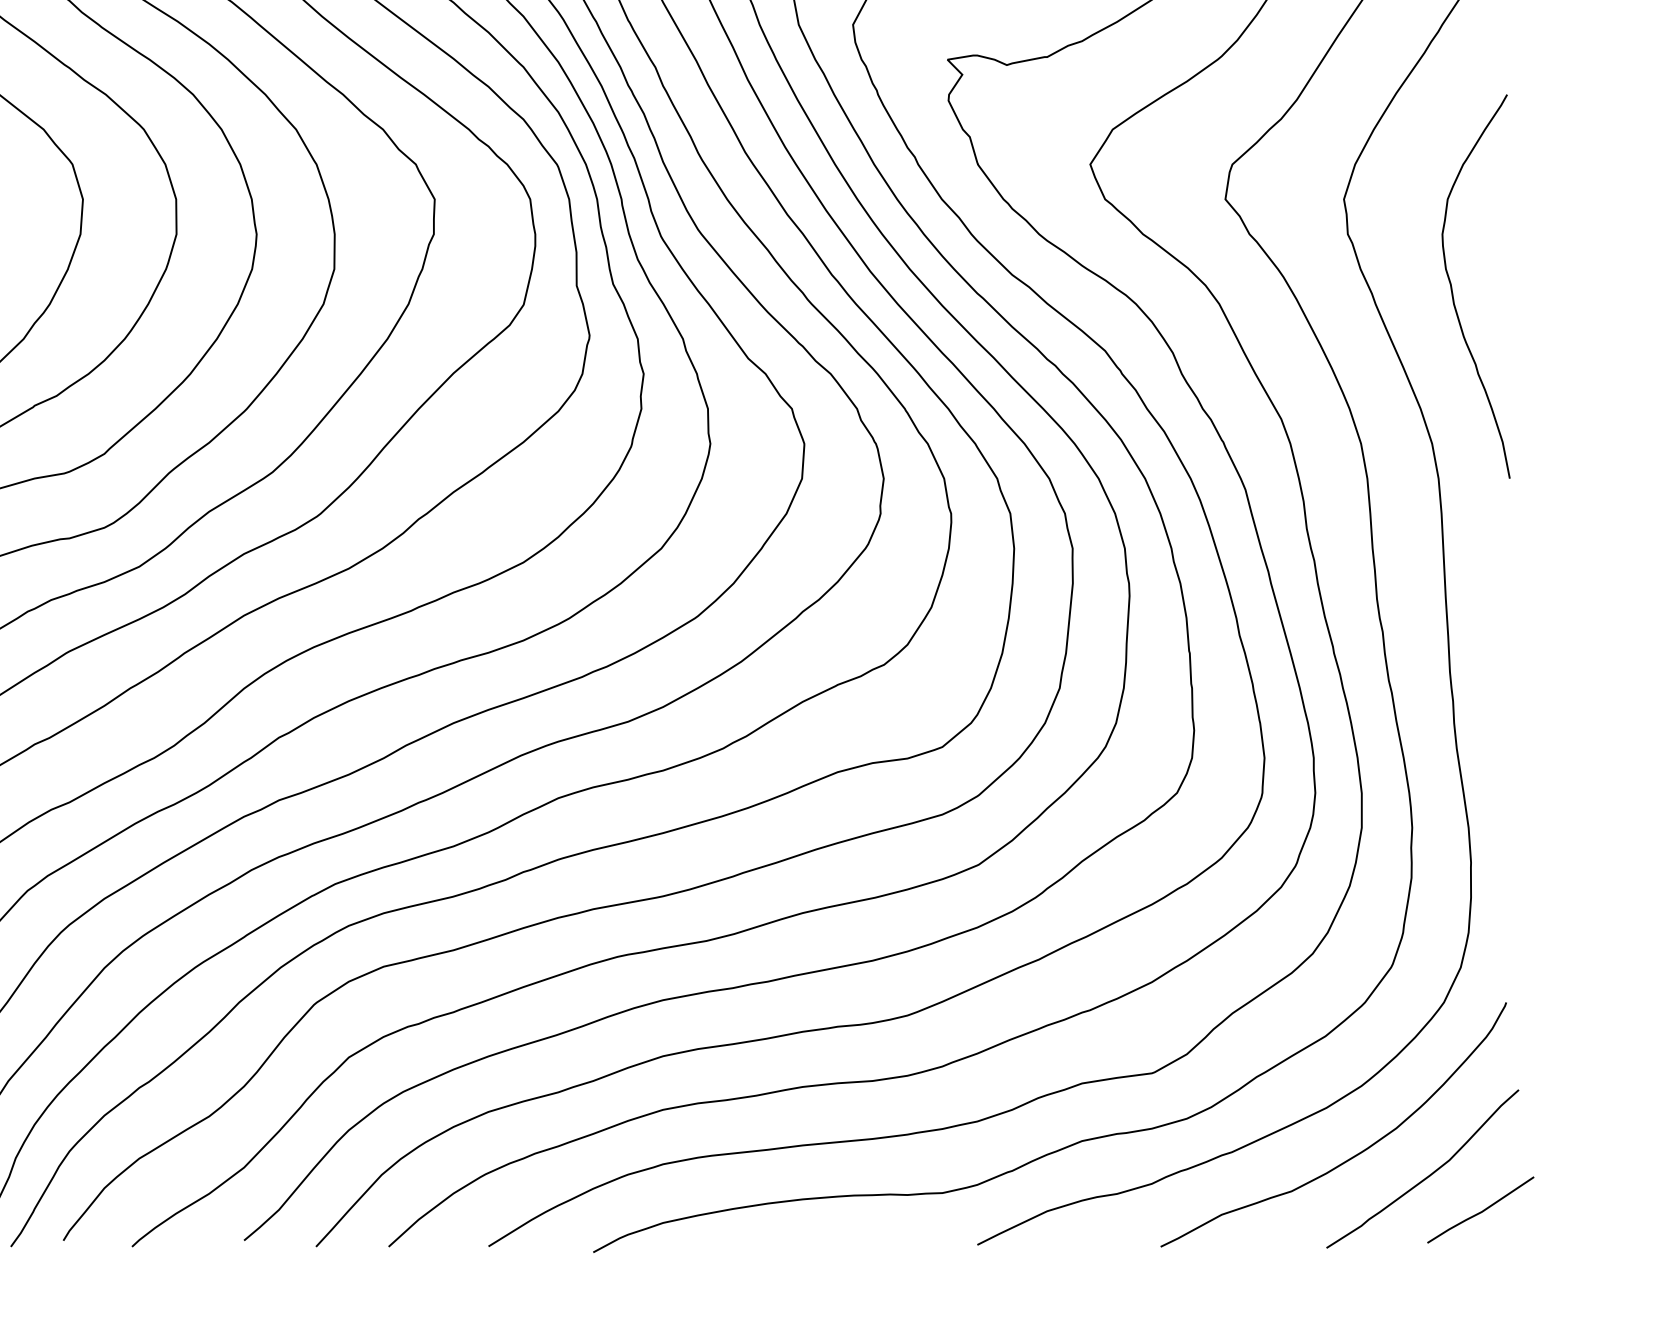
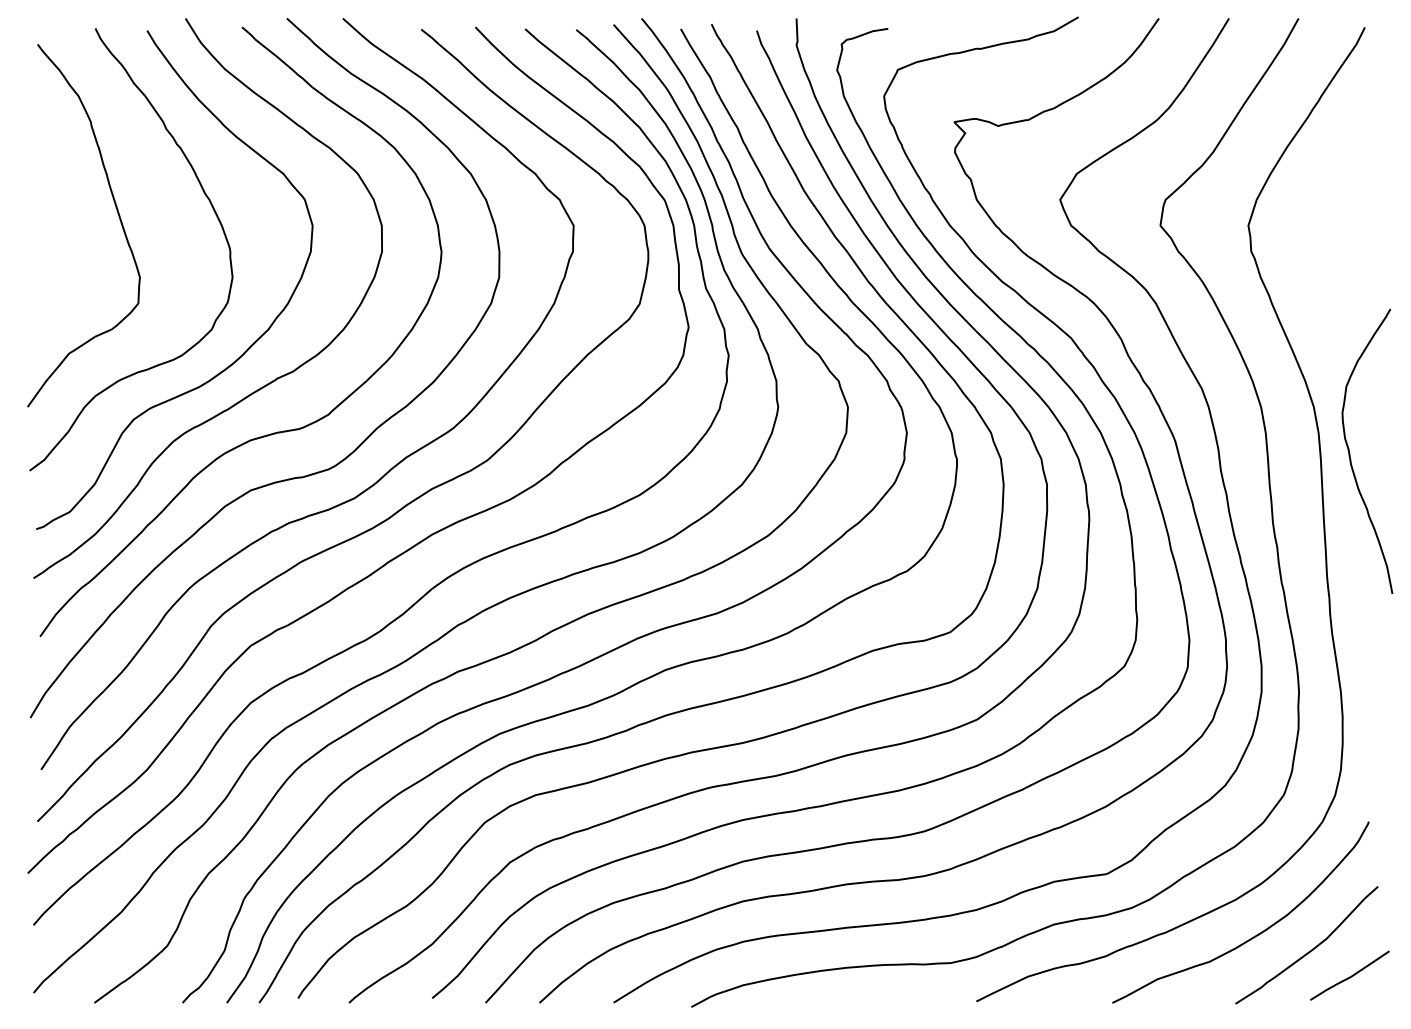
curve: (1453, 289) -> (1350, 453), moved

